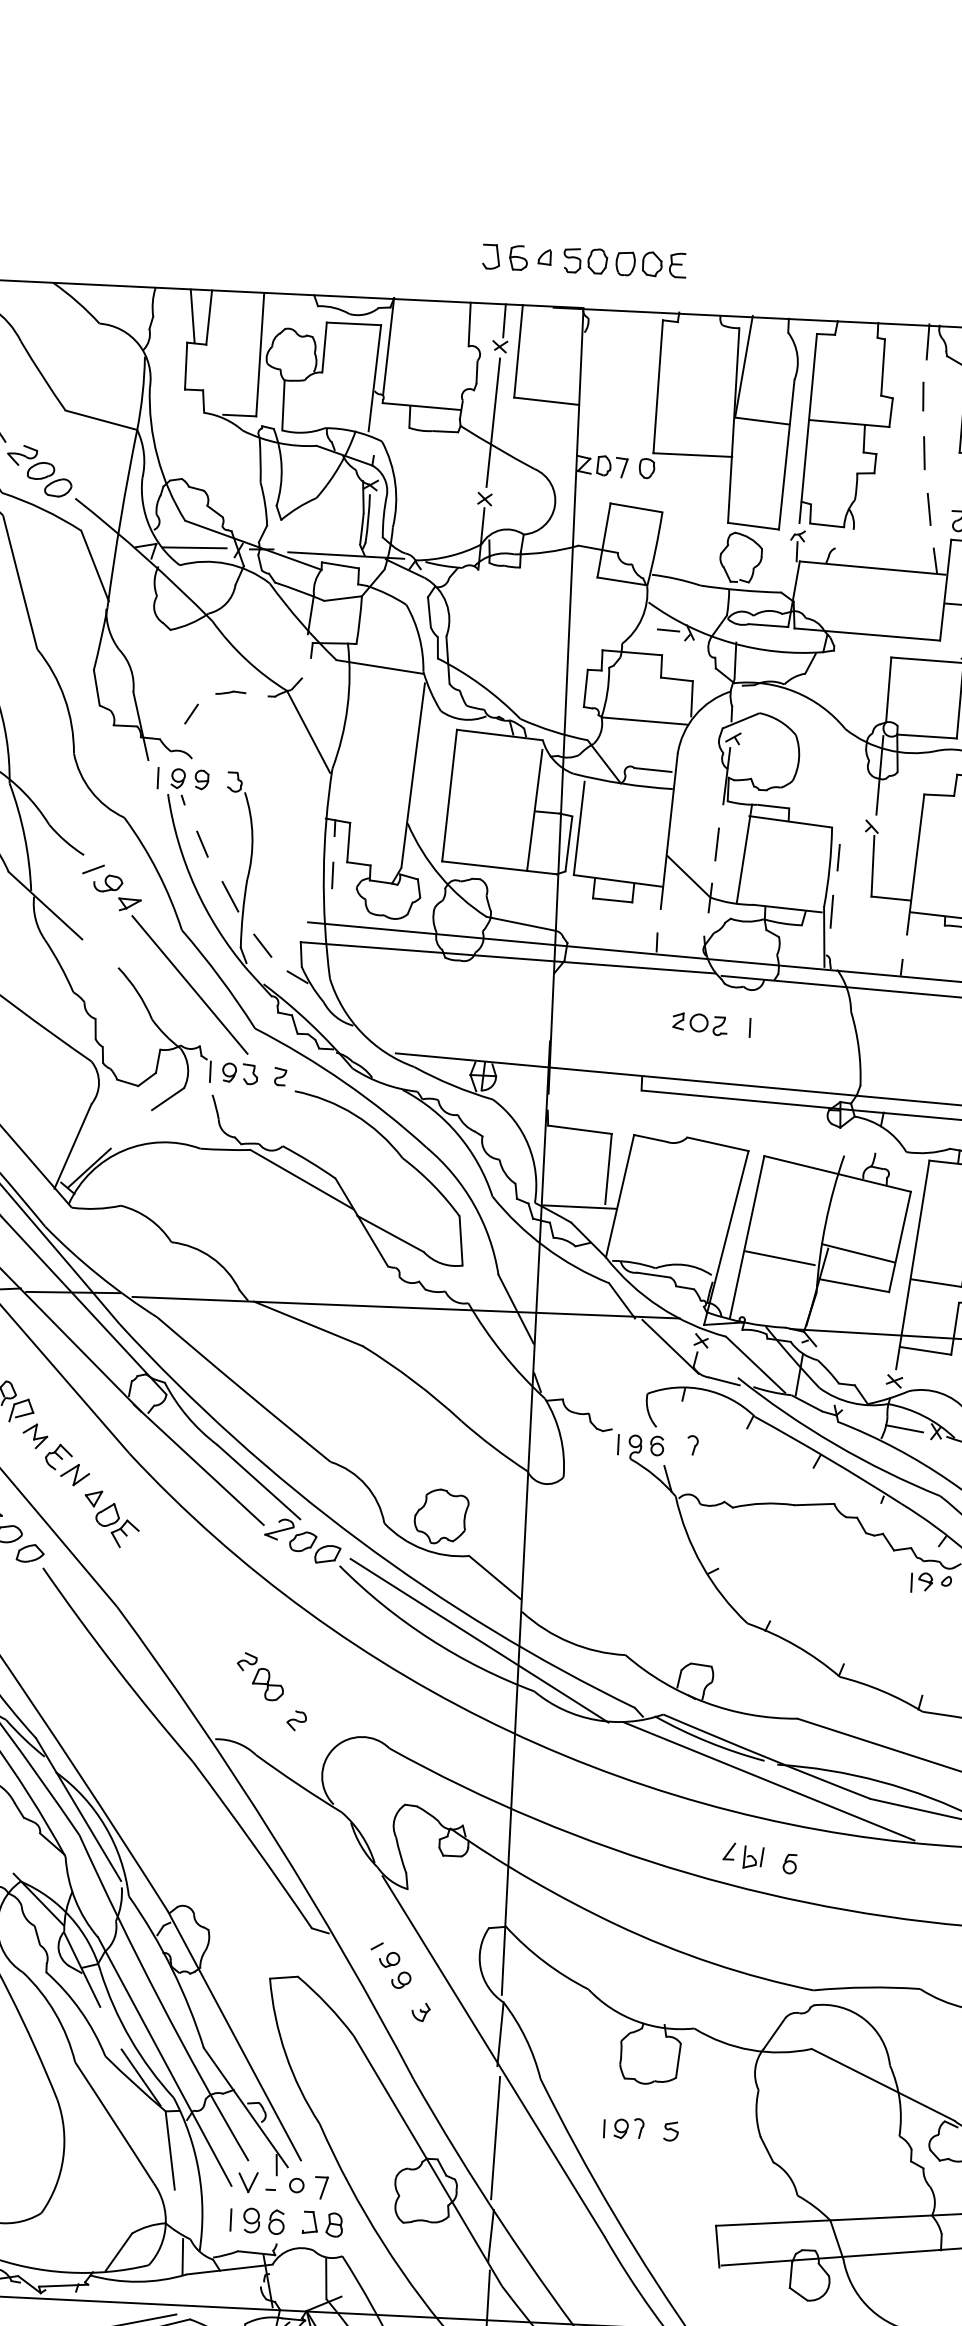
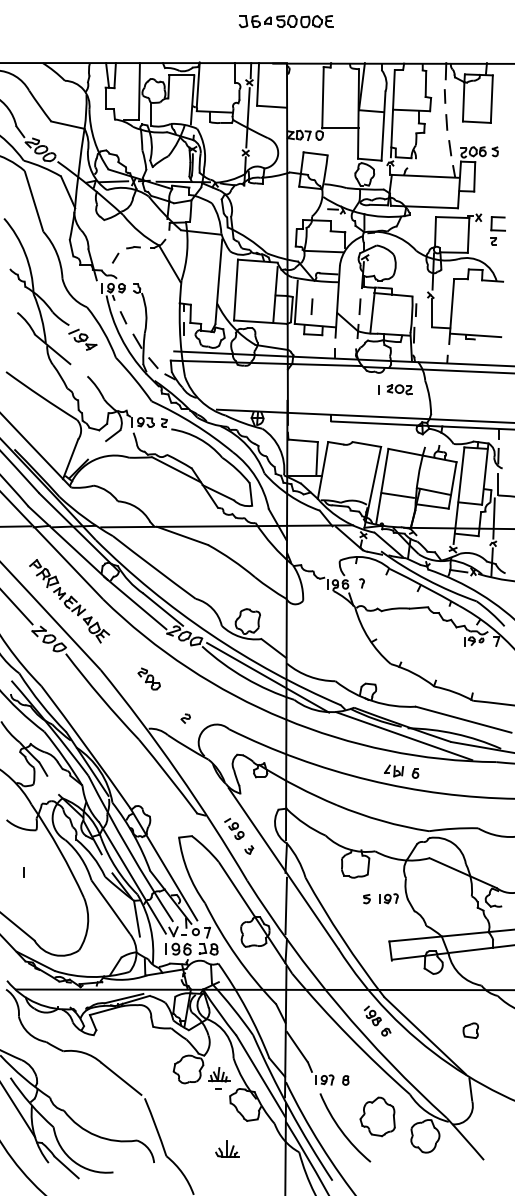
part: (582, 260) -> (285, 21), moved
line: (611, 838) -> (311, 306), added
line: (189, 984) -> (120, 382), removed
part: (698, 1023) -> (399, 389), moved
part: (259, 1675) -> (148, 678), moved
part: (622, 2127) -> (388, 898), moved

